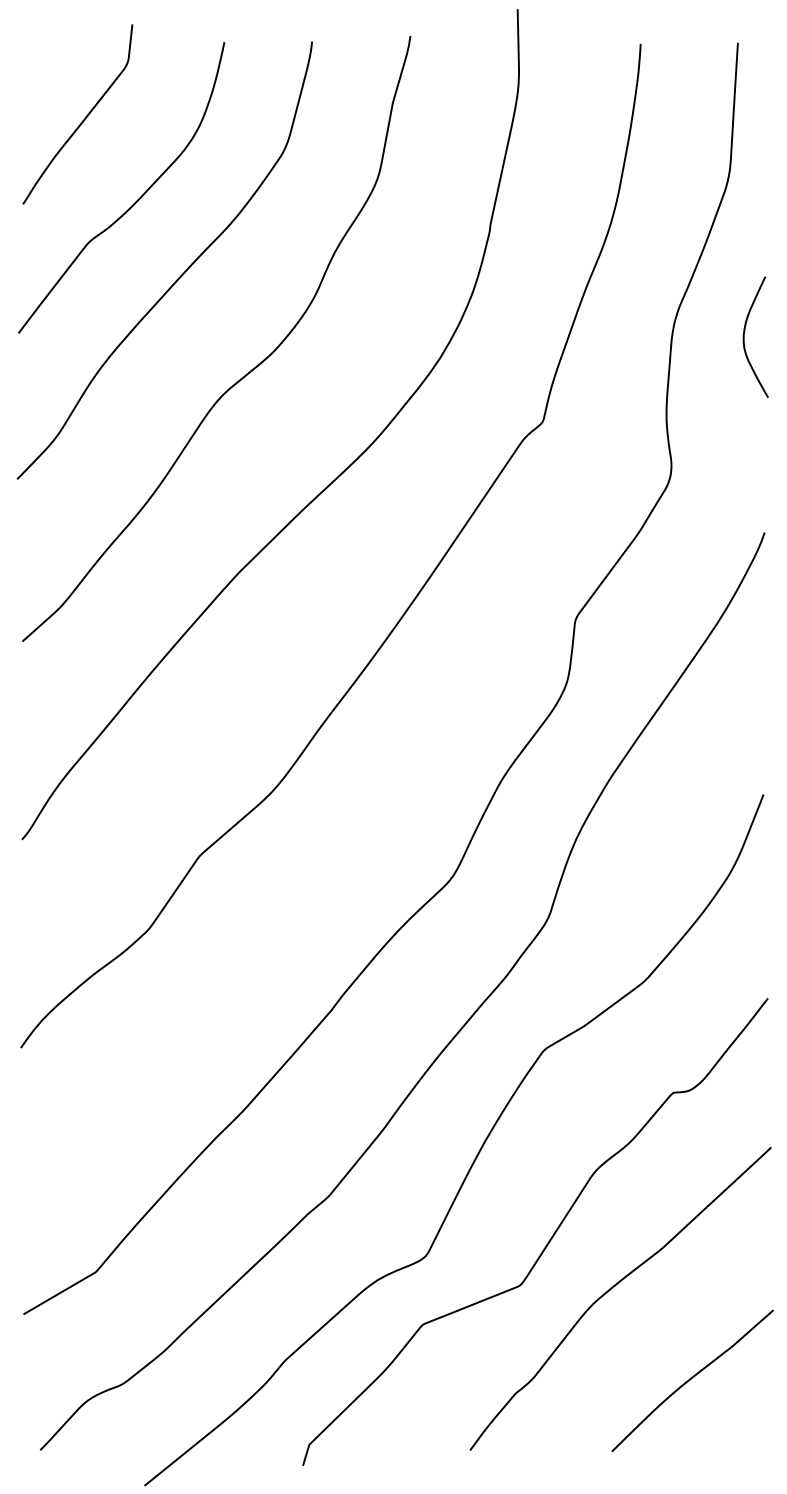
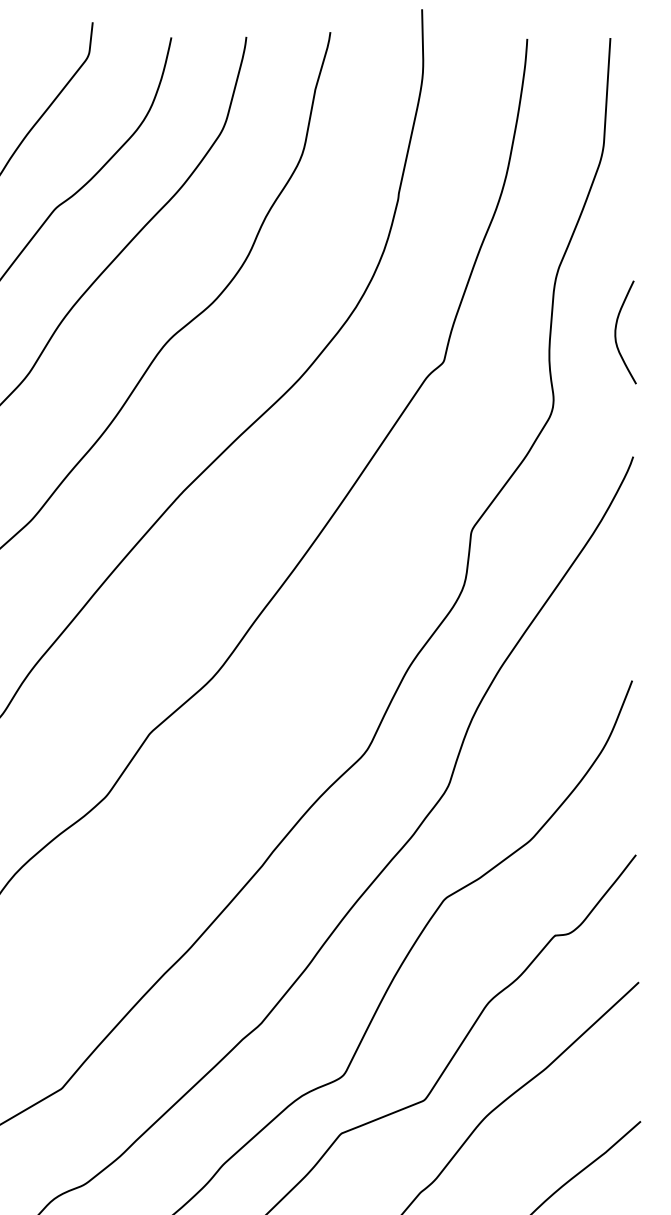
curve: (744, 336) -> (616, 331), moved

